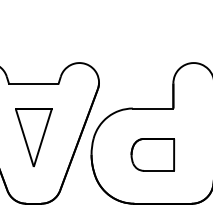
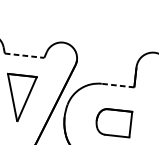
line: (33, 84) -> (24, 55), solid -> dashed
line: (152, 108) -> (117, 85), solid -> dashed

